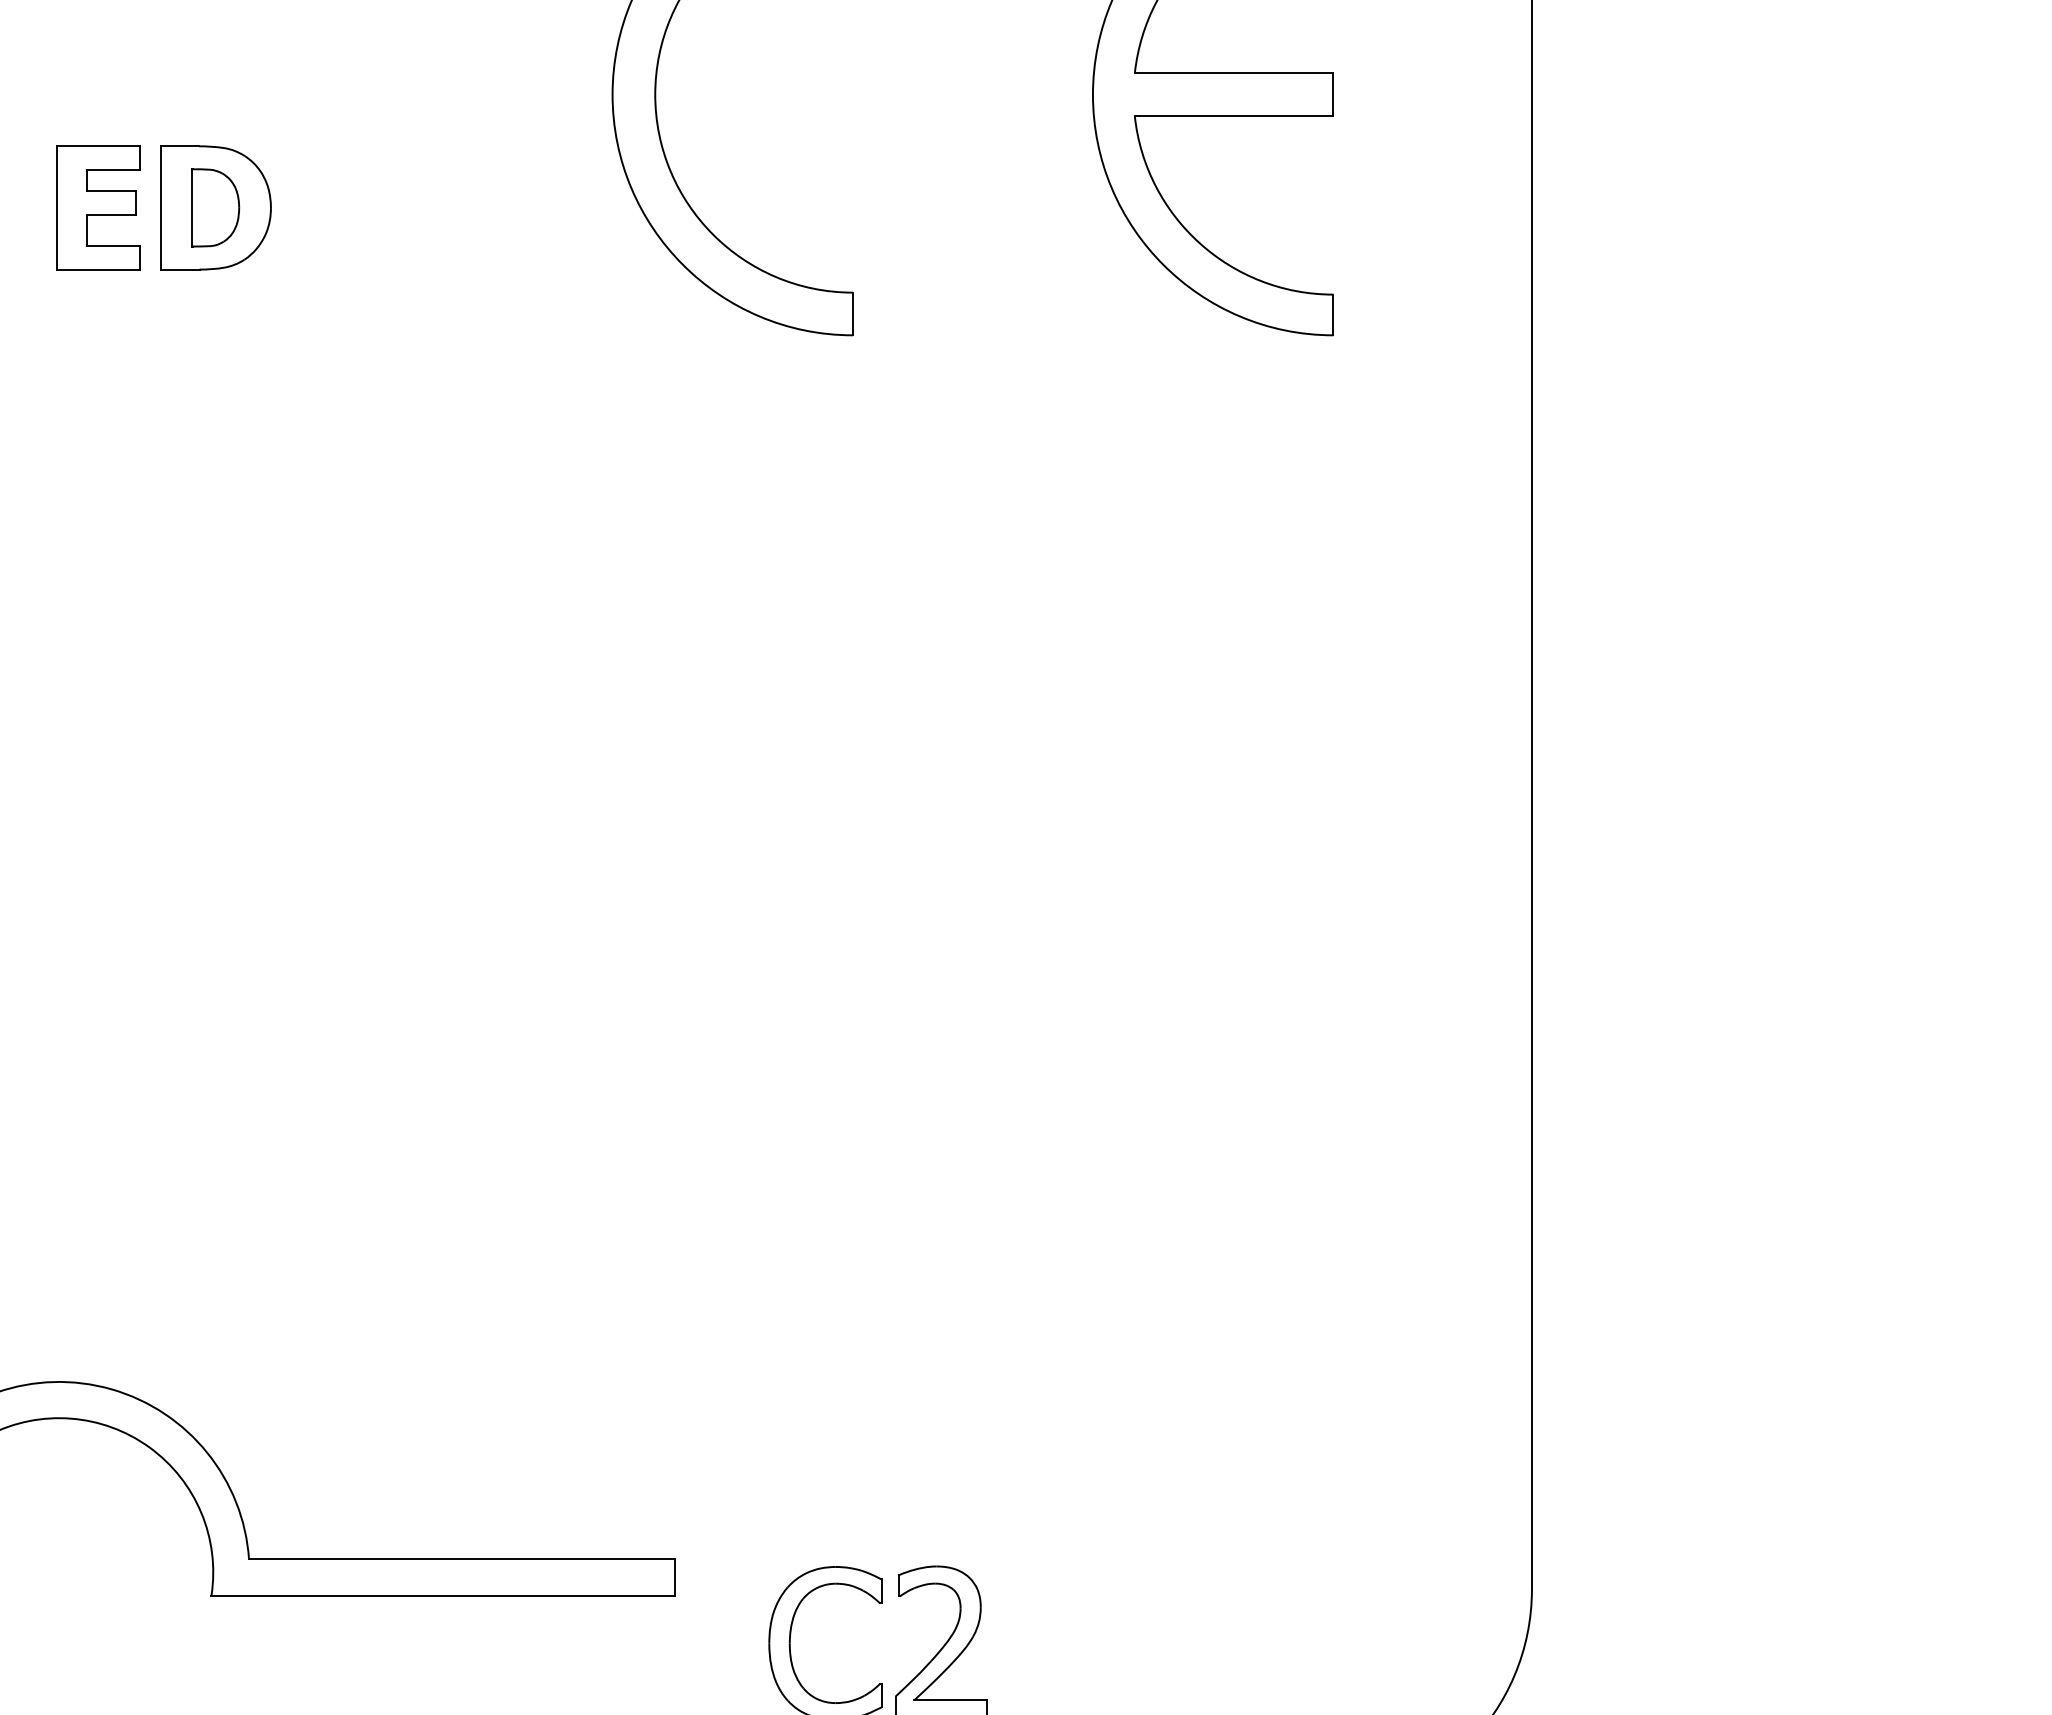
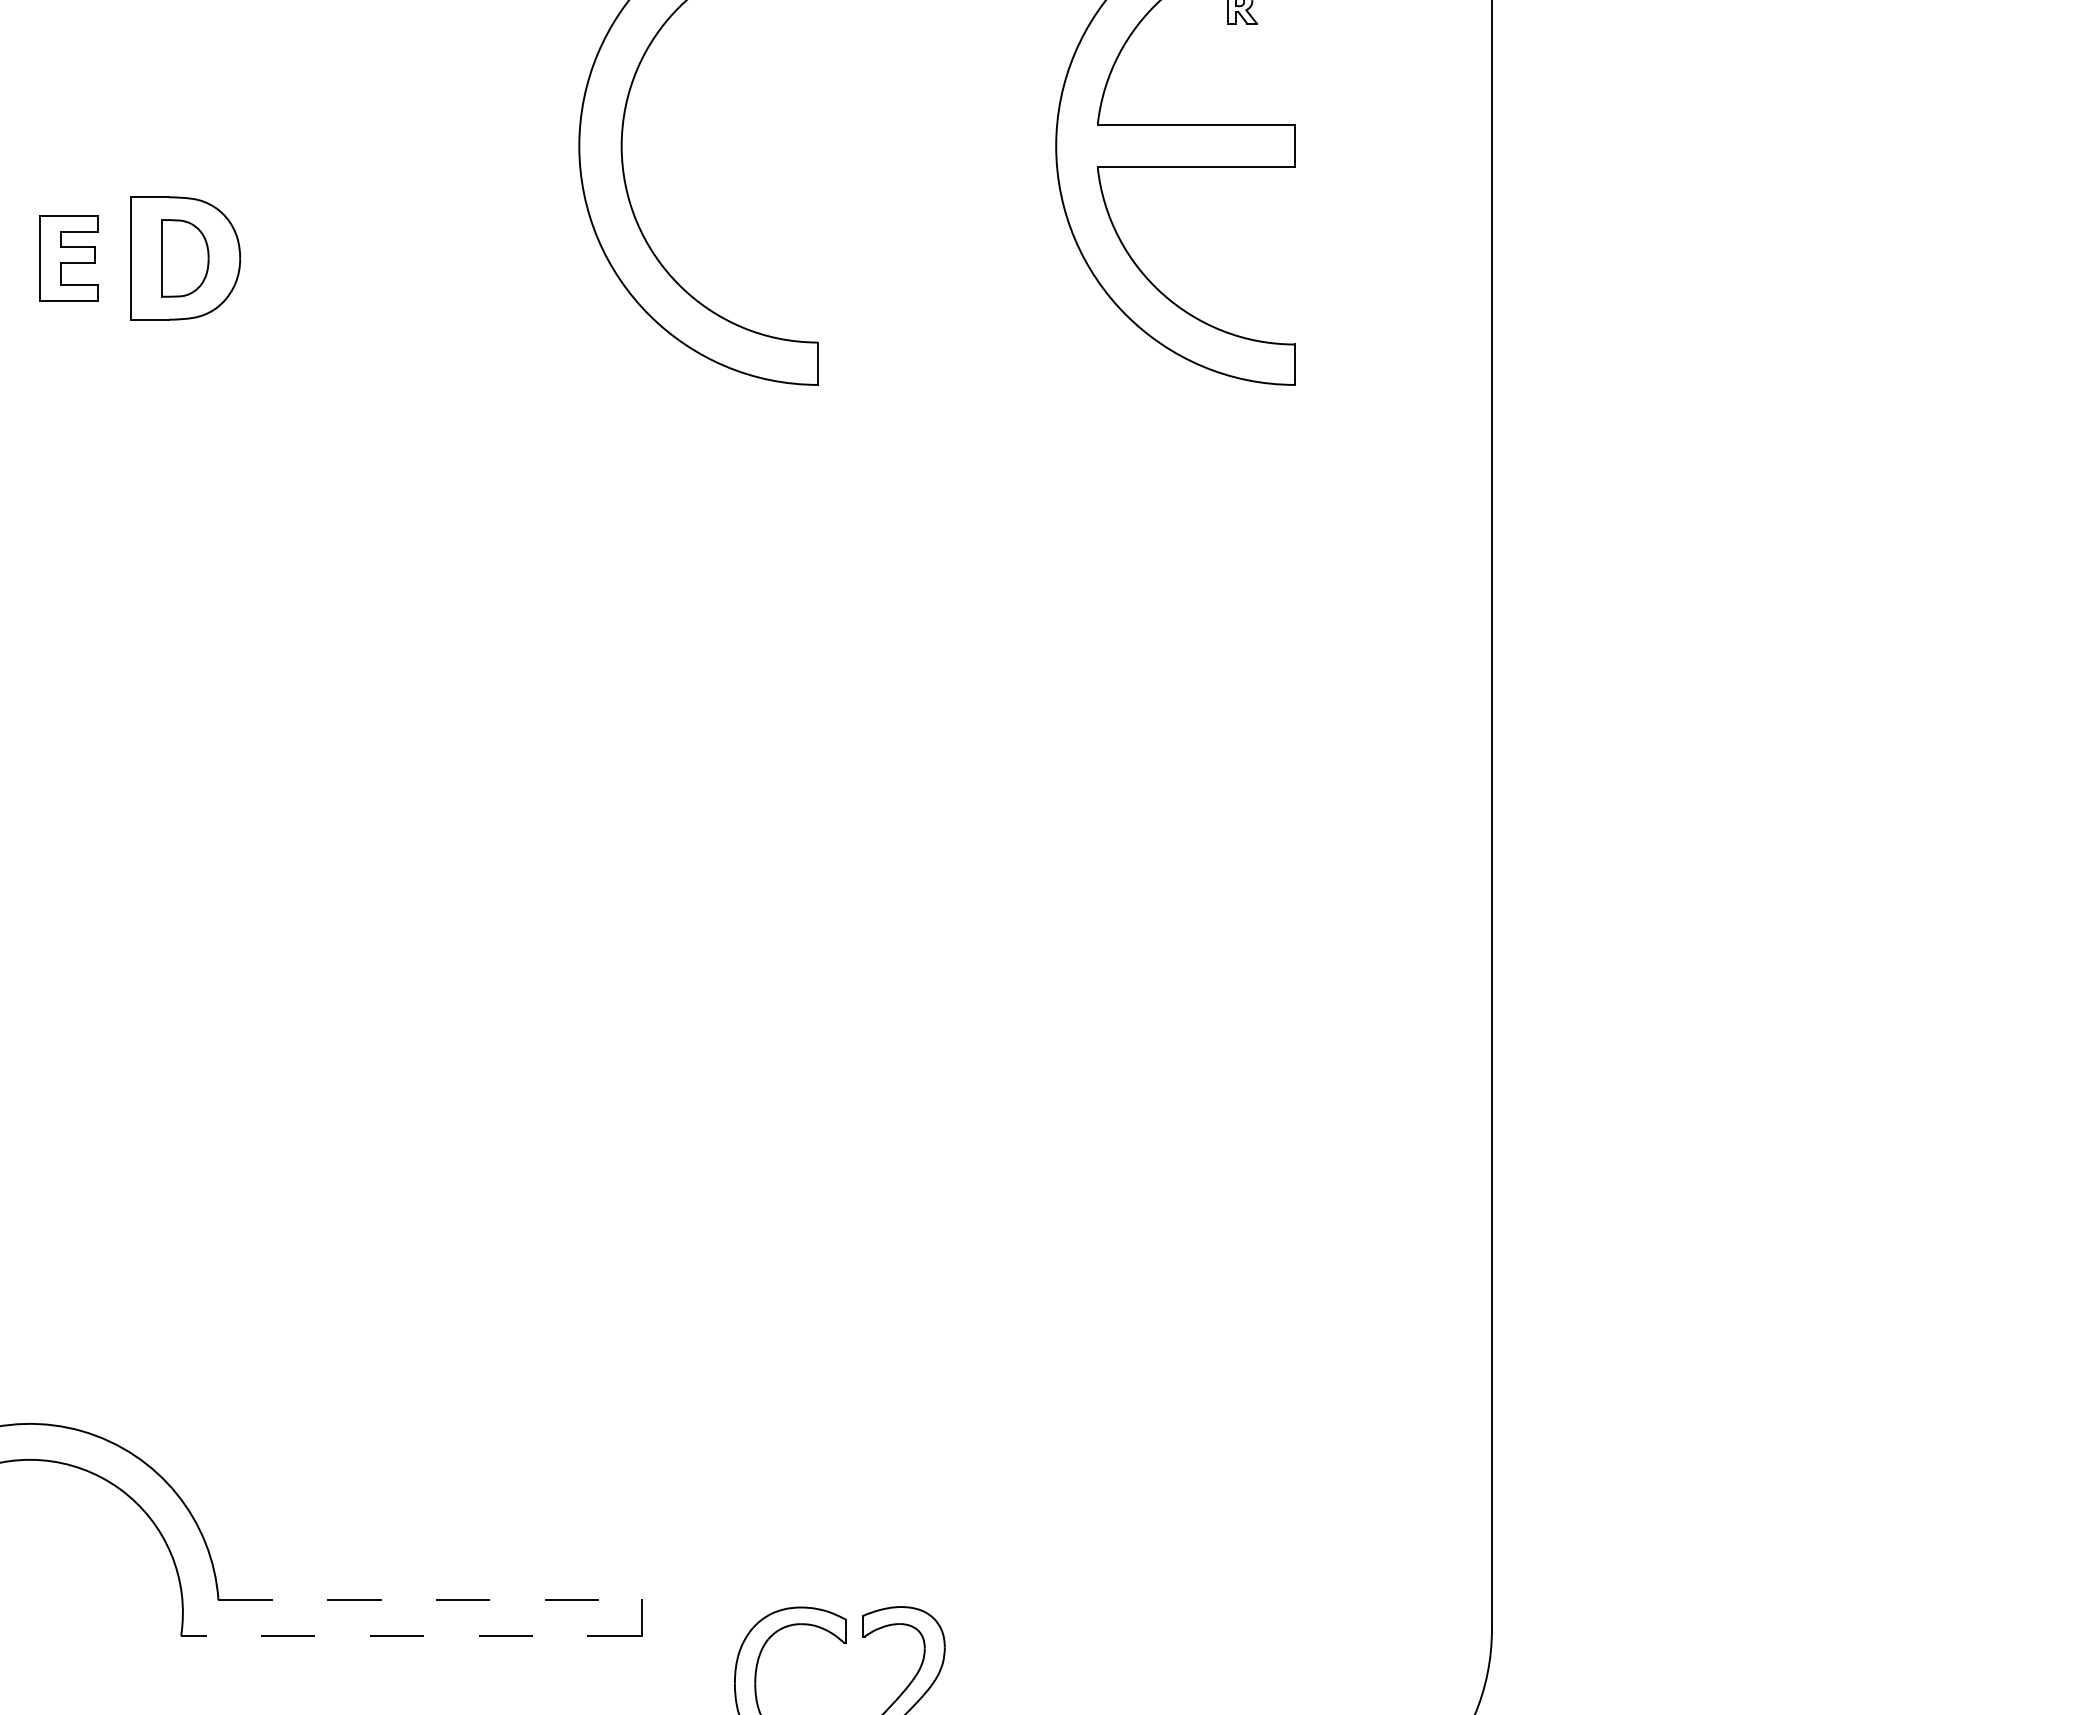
part: (97, 207) -> (68, 258), size x0.7
line: (462, 1558) -> (430, 1599), solid -> dashed
line: (442, 1595) -> (410, 1635), solid -> dashed

